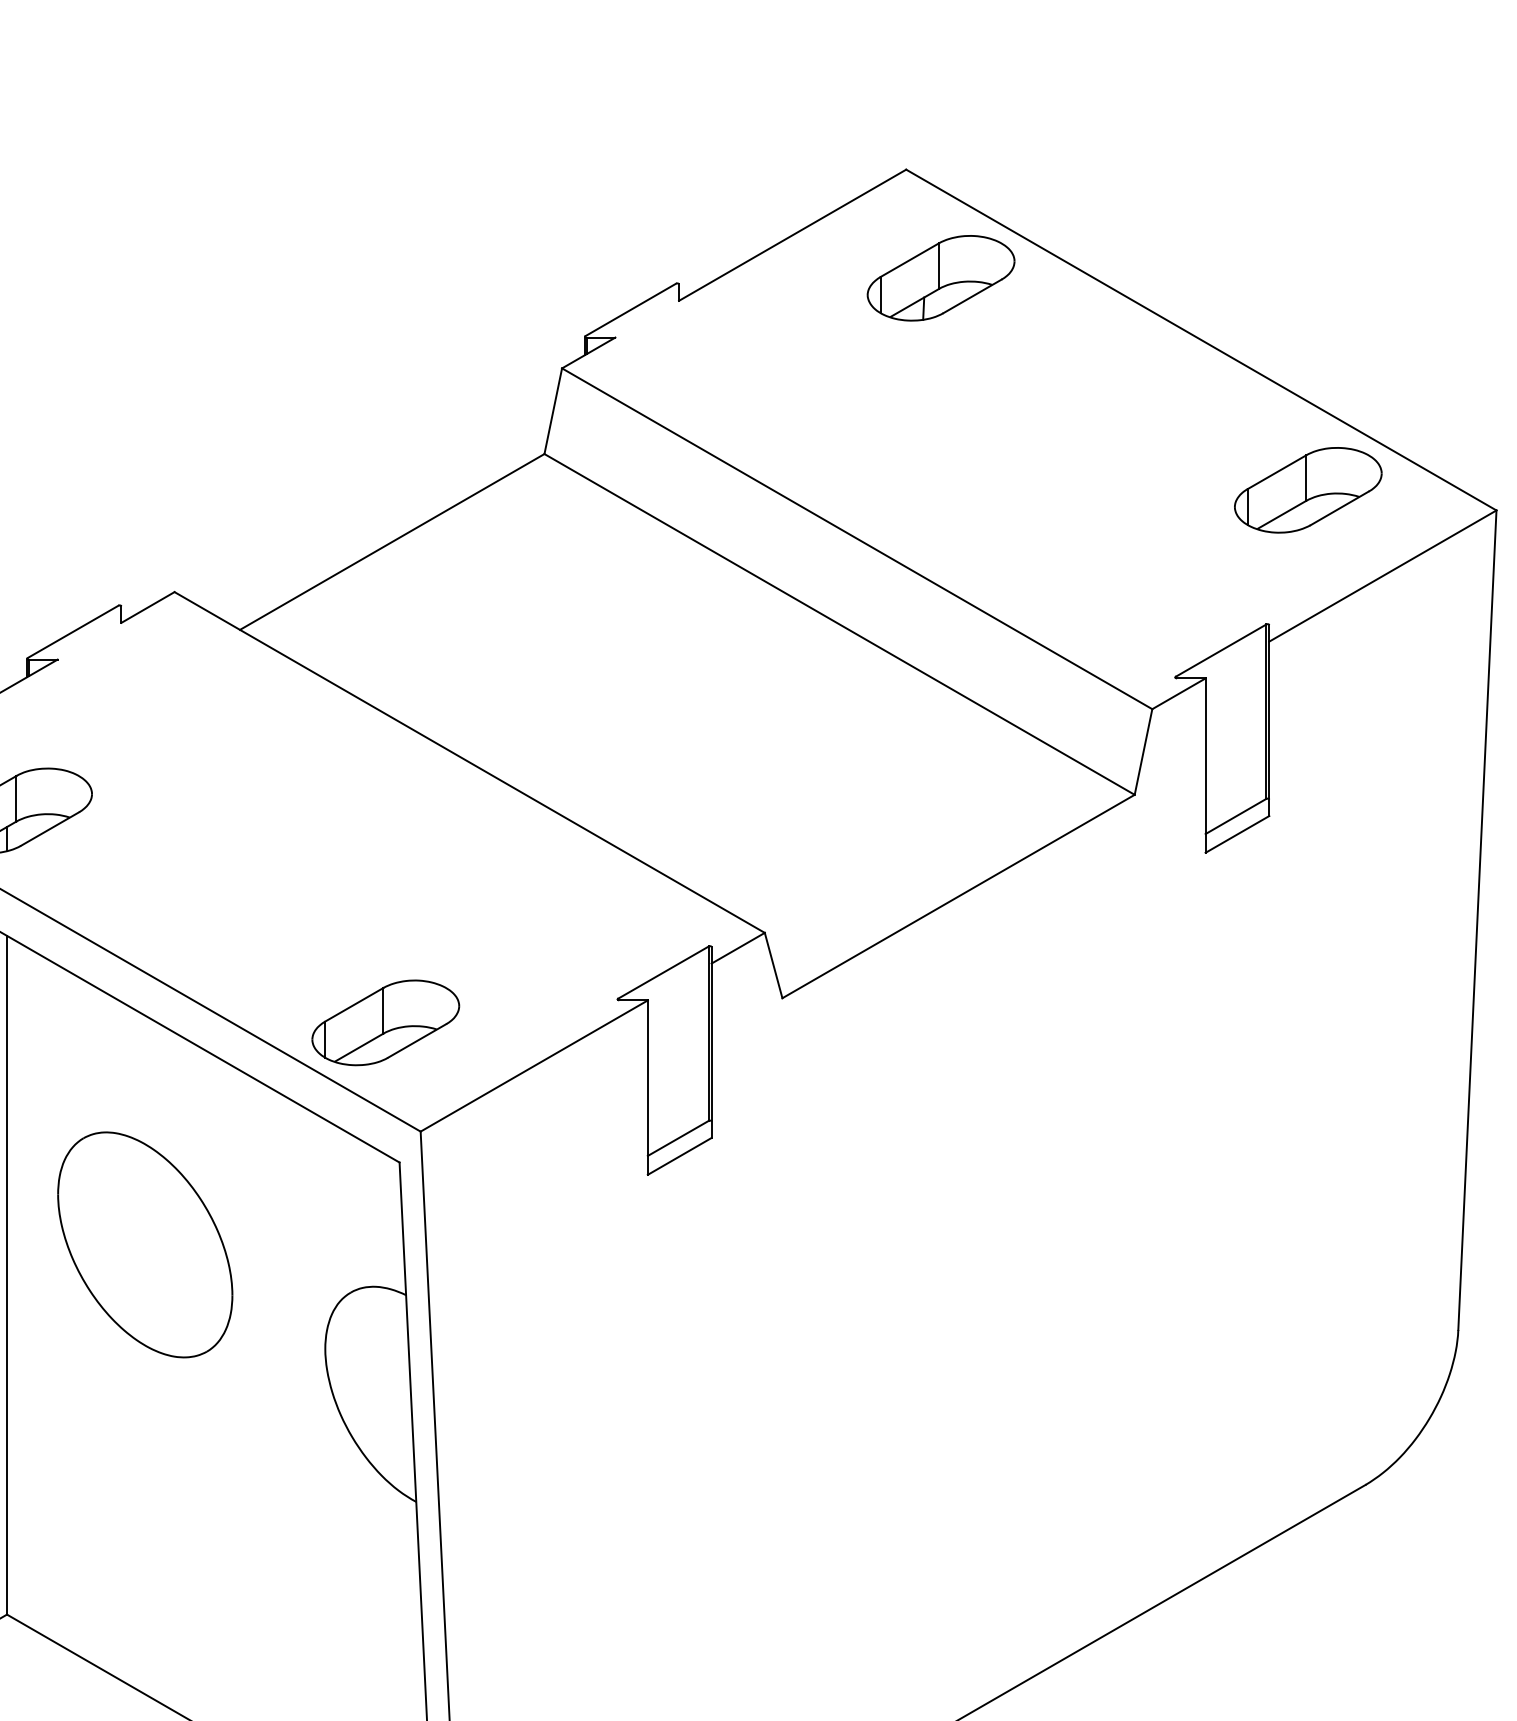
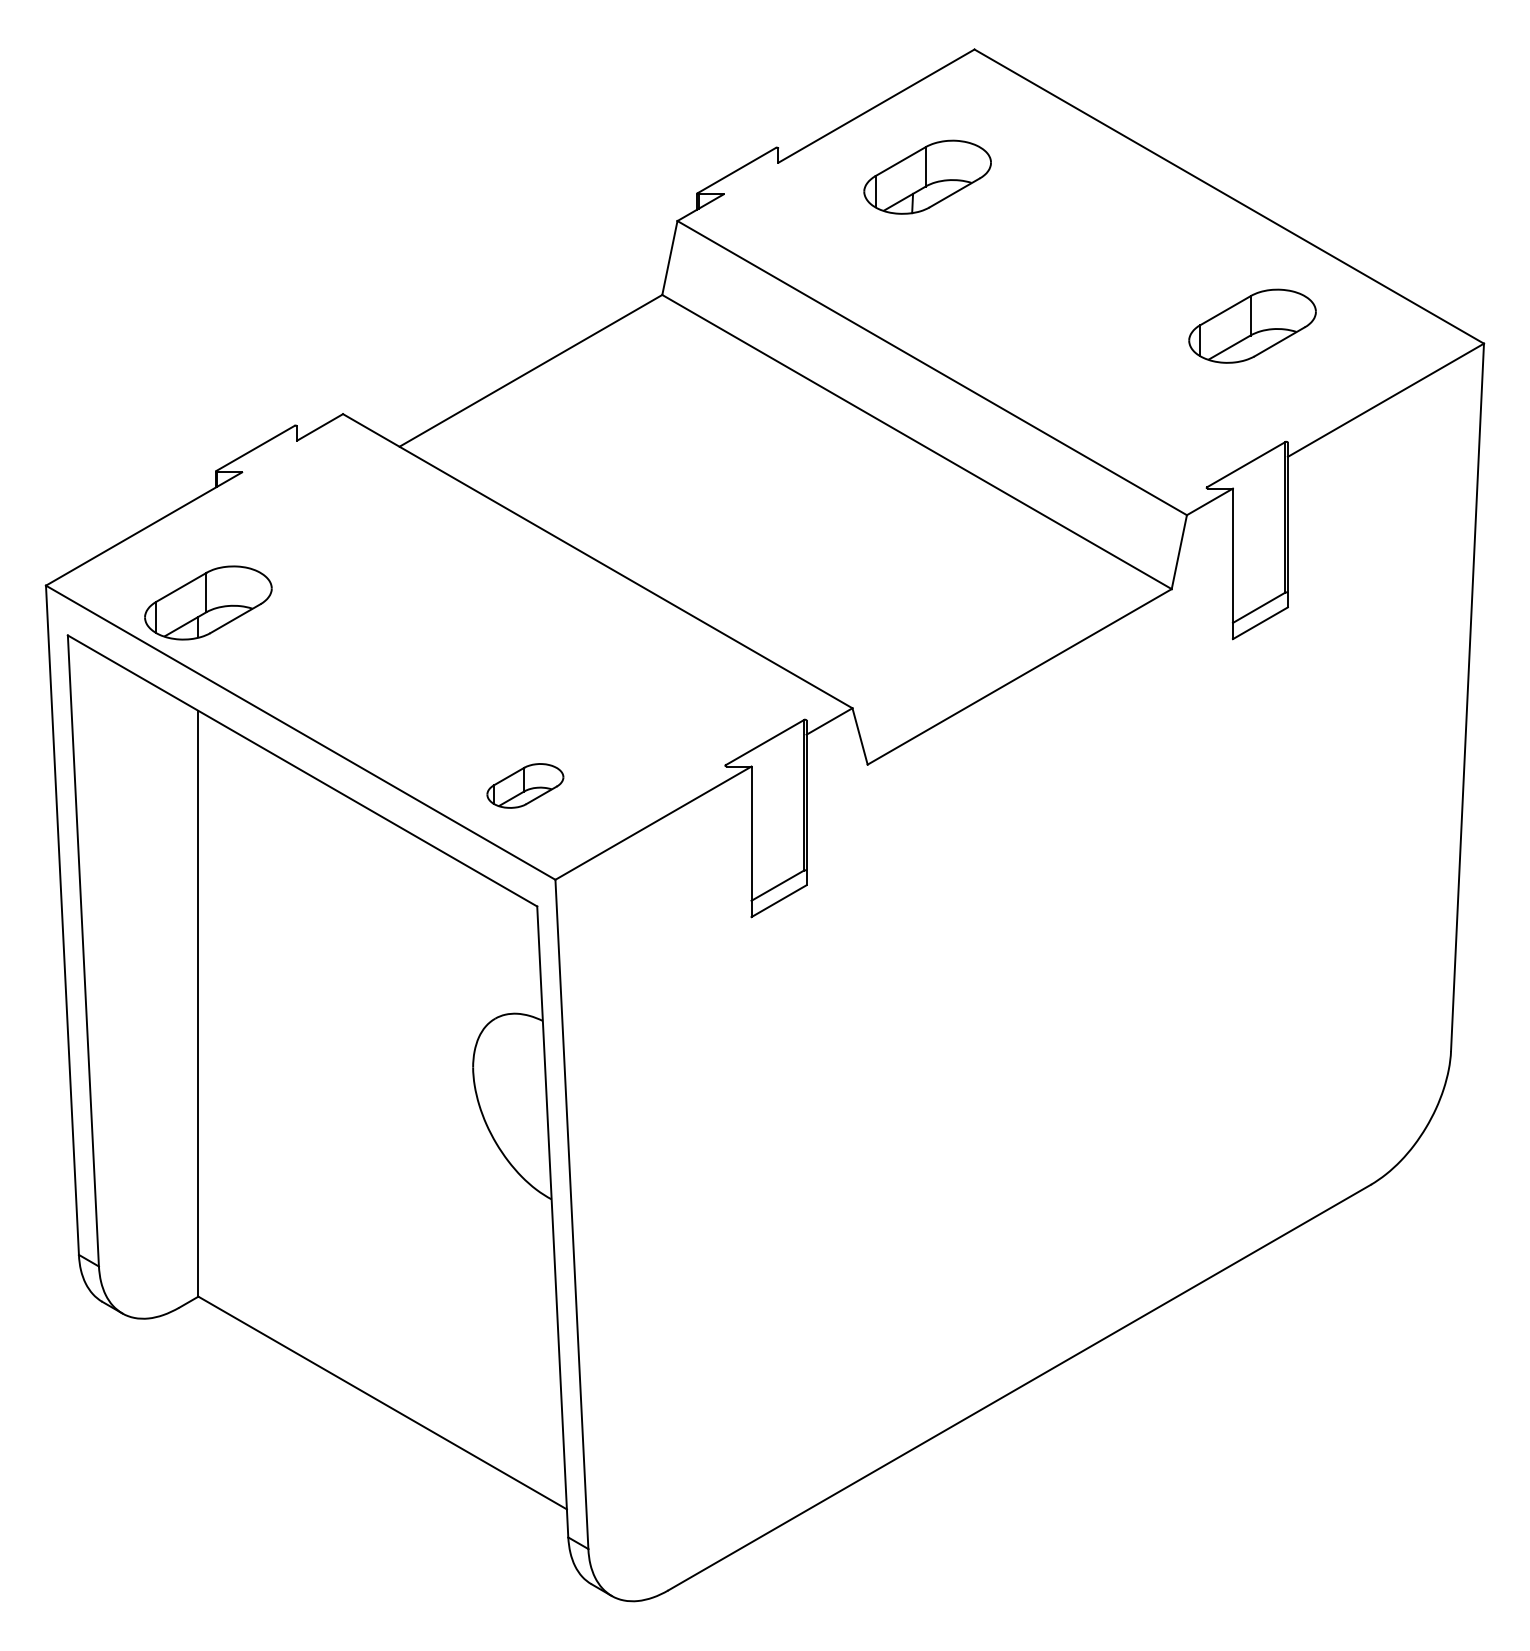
part: (940, 277) -> (927, 176), moved
part: (1308, 489) -> (1252, 325), moved
part: (385, 1022) -> (525, 785), size x0.6
part: (144, 1244) -> (317, 977), removed

